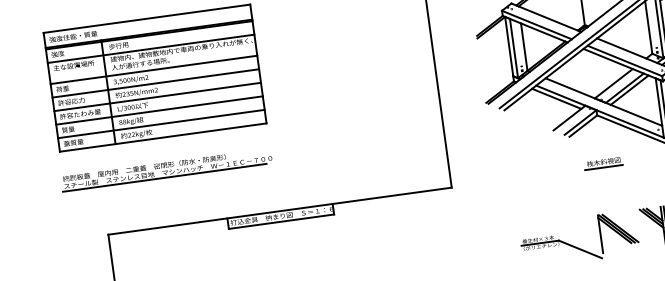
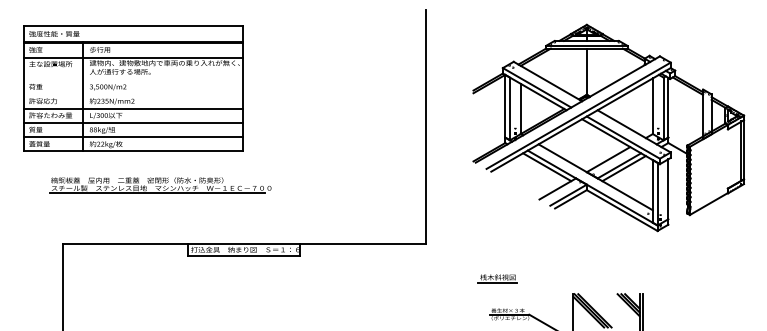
line: (154, 69) -> (133, 79), removed
line: (156, 83) -> (133, 94), removed
part: (603, 163) -> (497, 278), moved
part: (166, 169) -> (160, 185), moved

